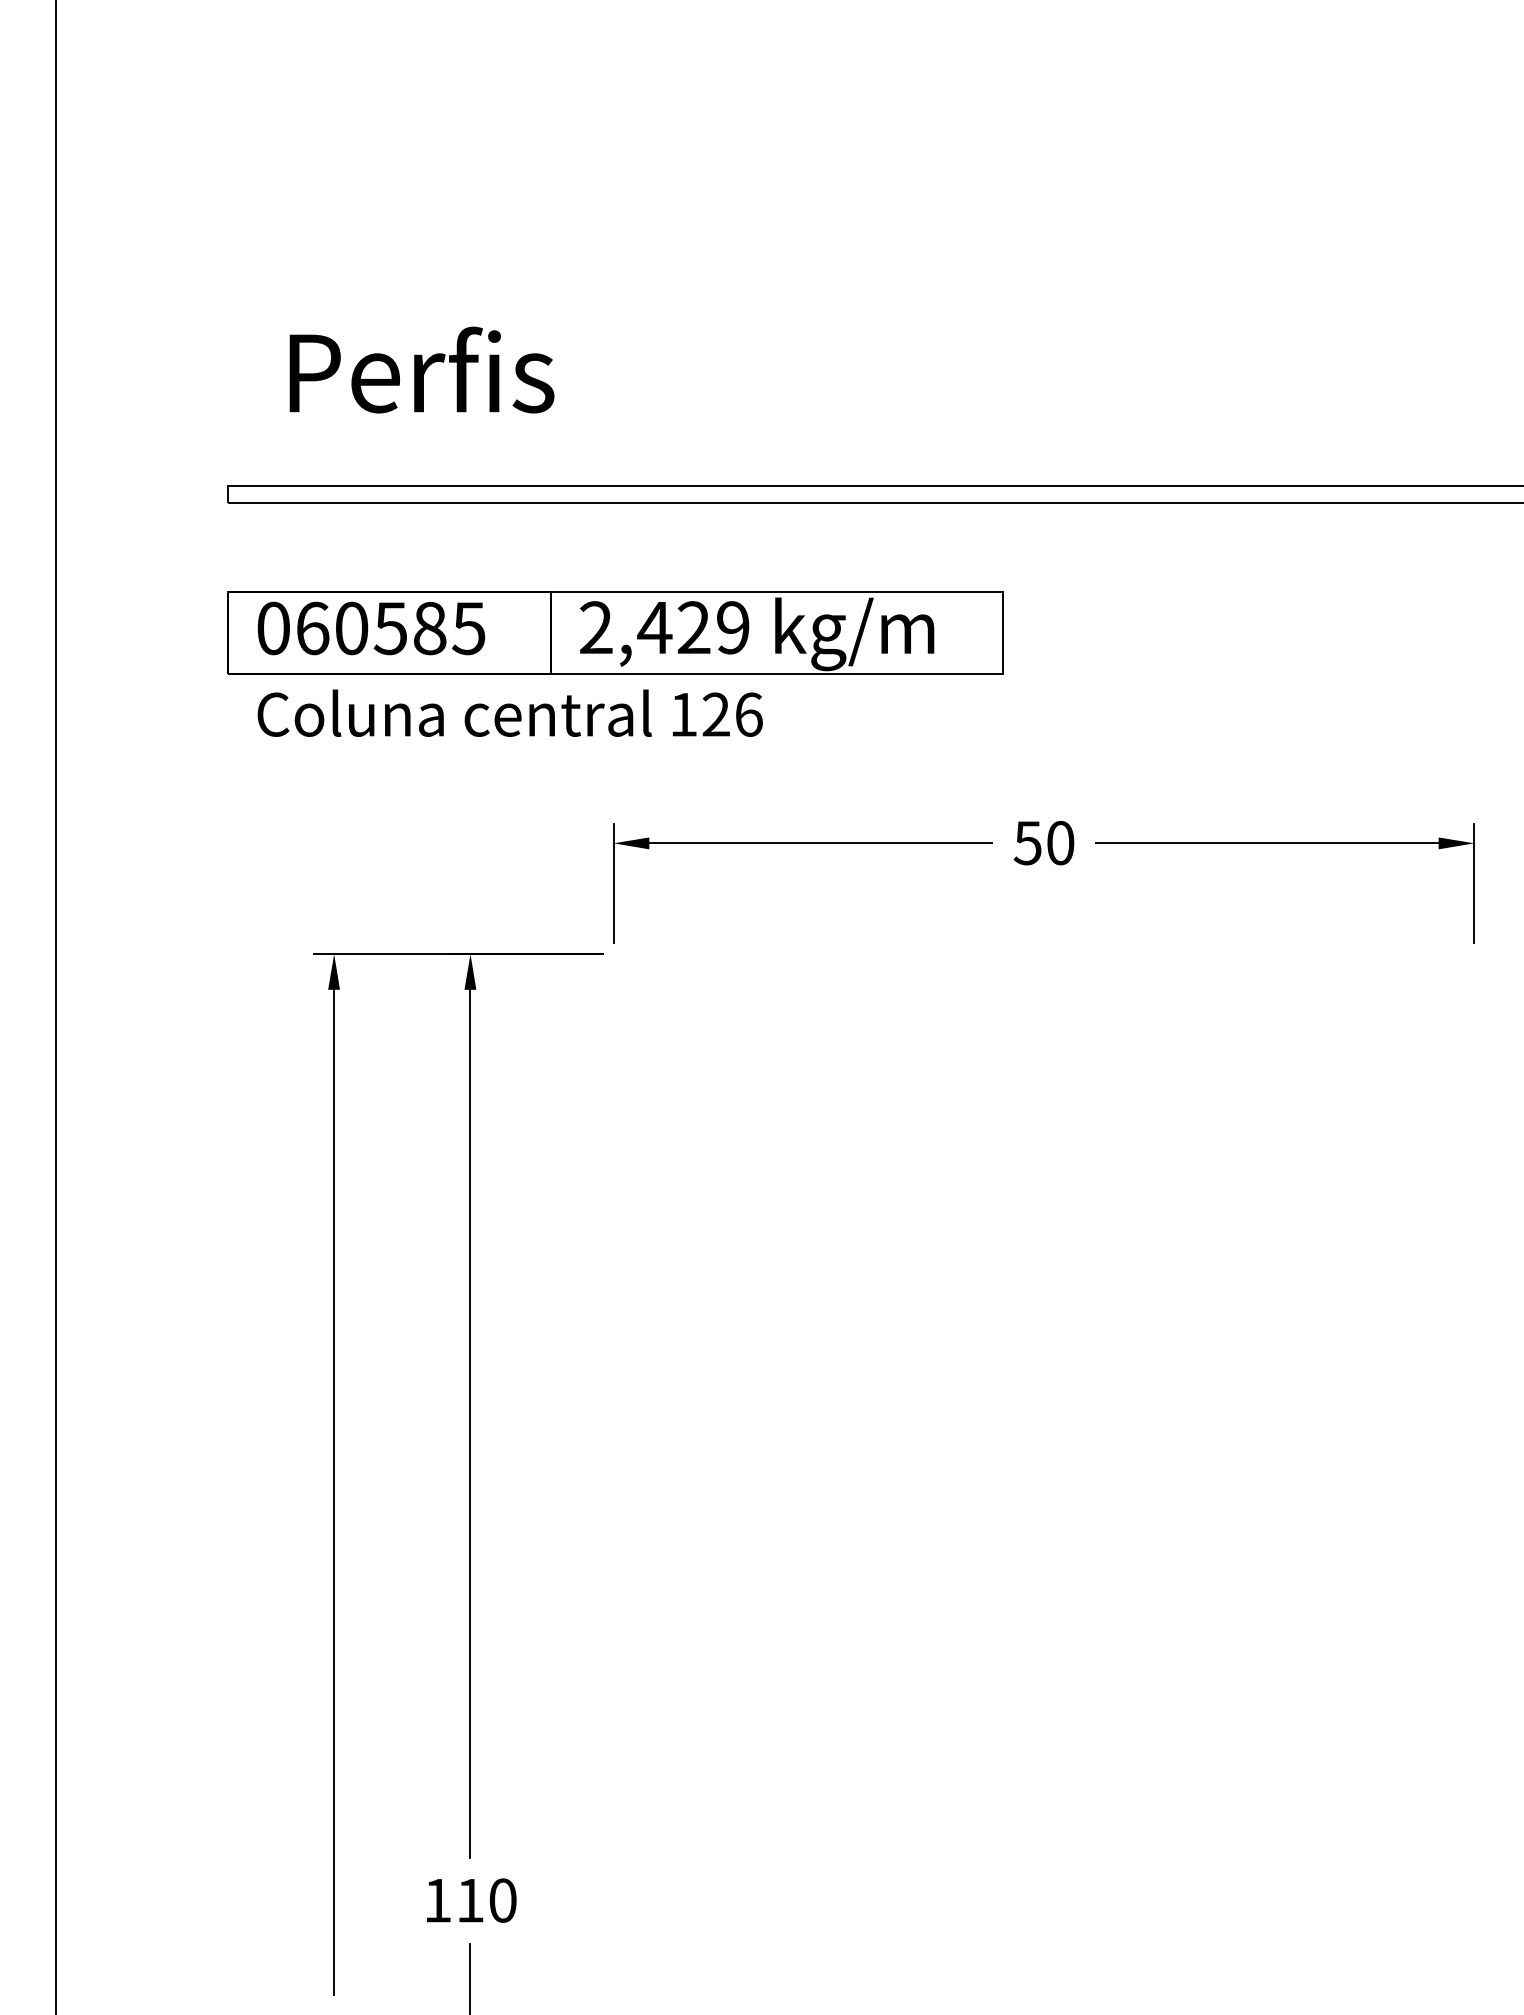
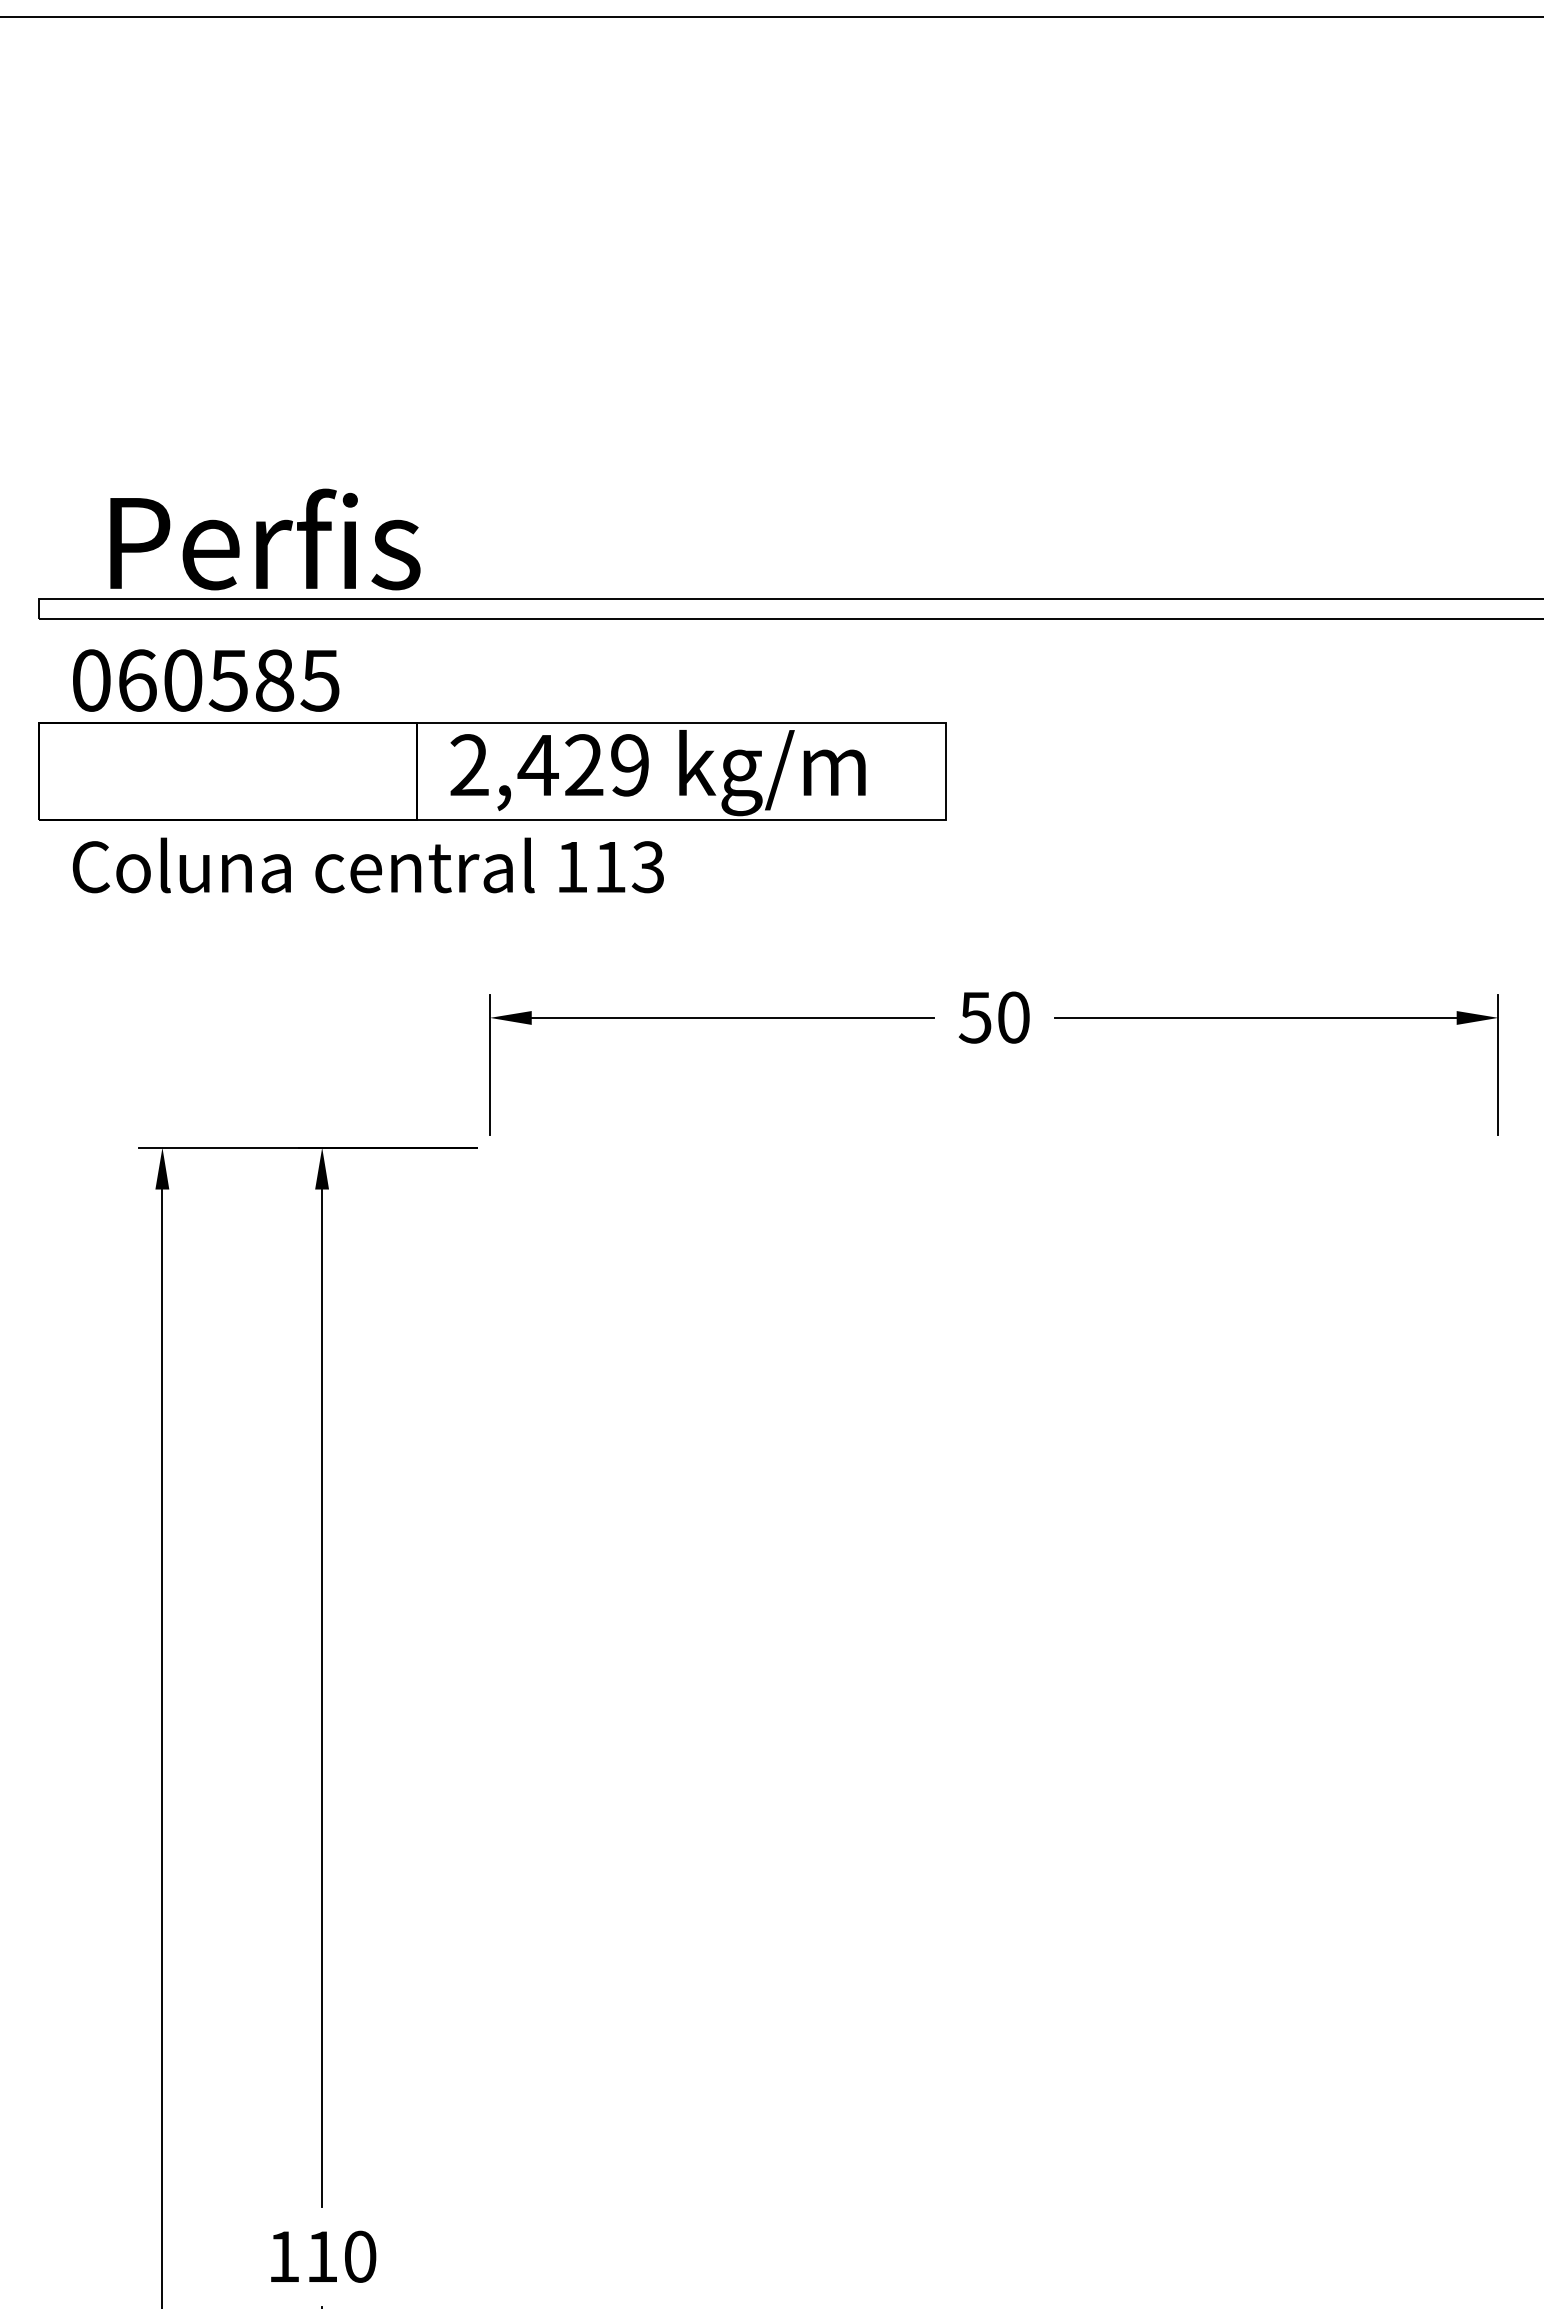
text: (421, 369) -> (264, 538), moved
text: (371, 628) -> (206, 680), moved
text: (732, 714) -> (629, 866), 126 -> 113

